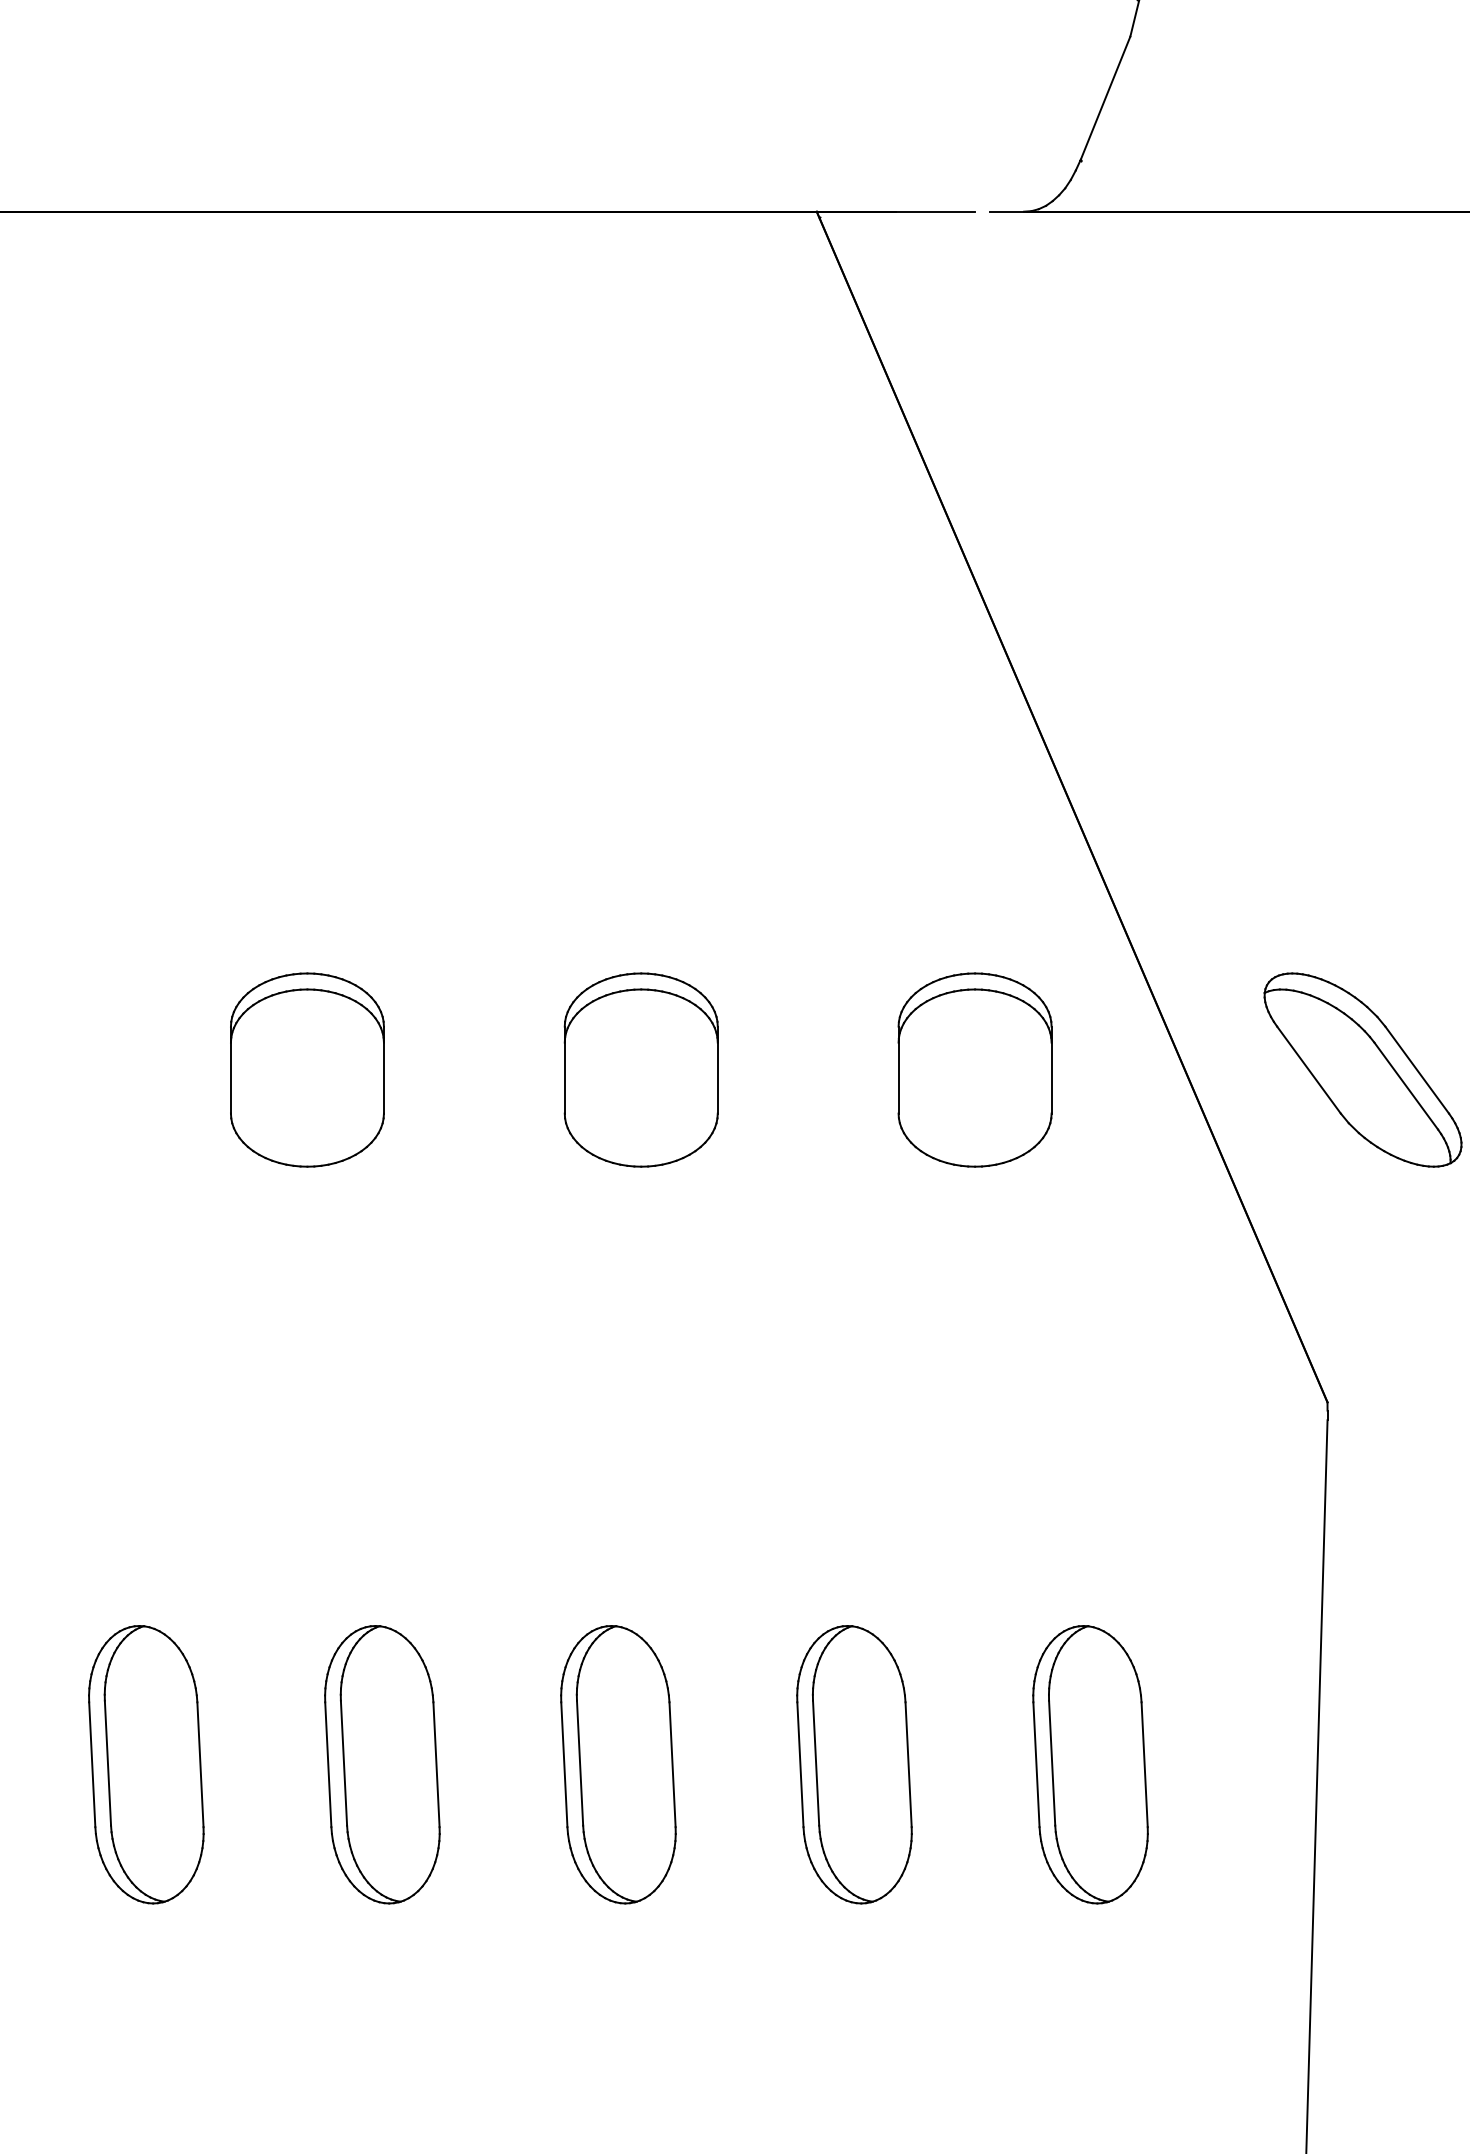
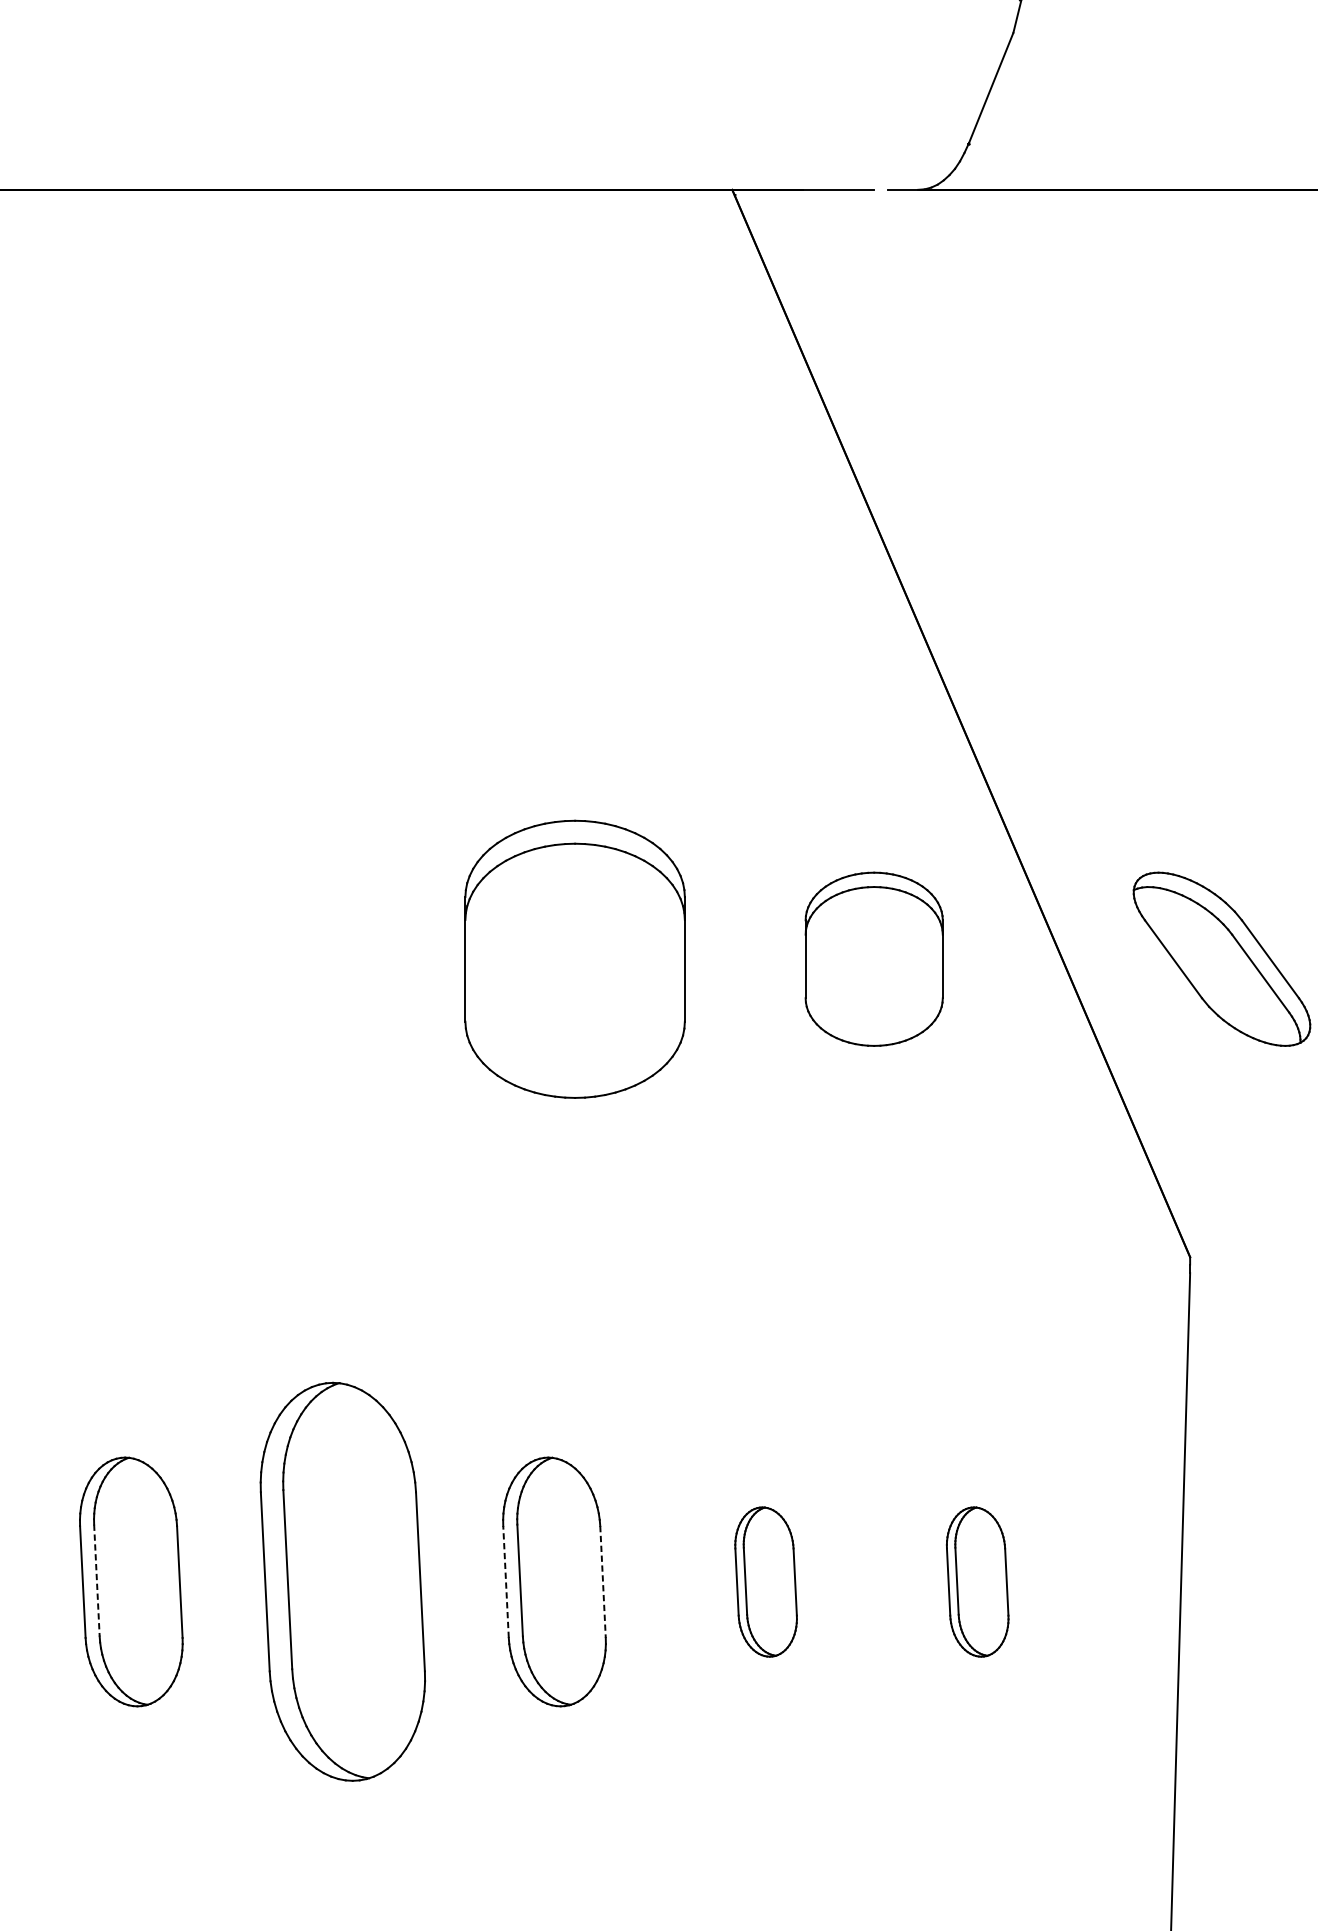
part: (307, 1069) -> (275, 958), removed
part: (640, 1069) -> (574, 958), size x1.6
line: (107, 1763) -> (96, 1580), solid -> dashed
part: (382, 1764) -> (343, 1581), size x1.6
line: (564, 1764) -> (506, 1581), solid -> dashed
line: (672, 1764) -> (602, 1581), solid -> dashed
part: (854, 1764) -> (766, 1581), size x0.6
part: (1090, 1764) -> (977, 1581), size x0.6

